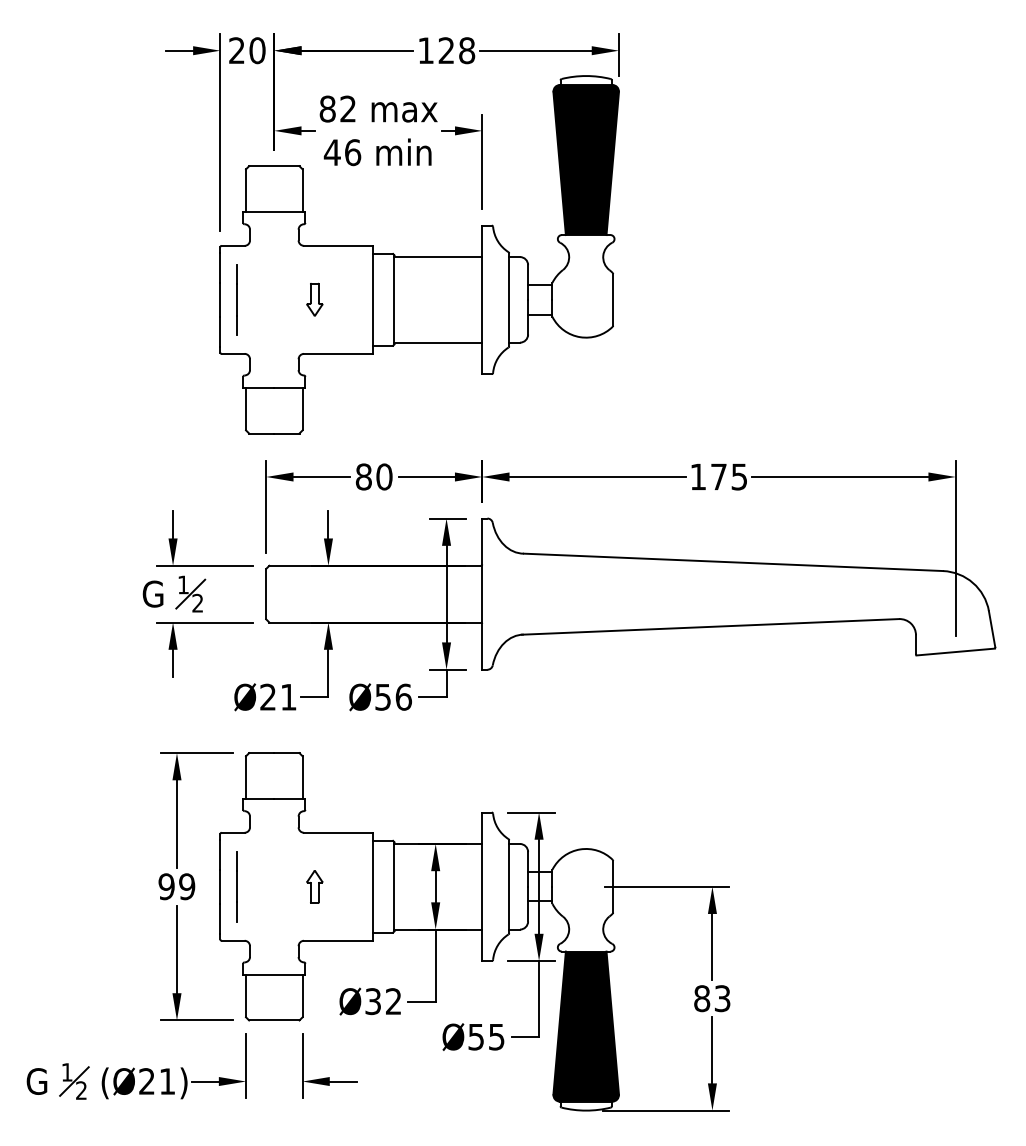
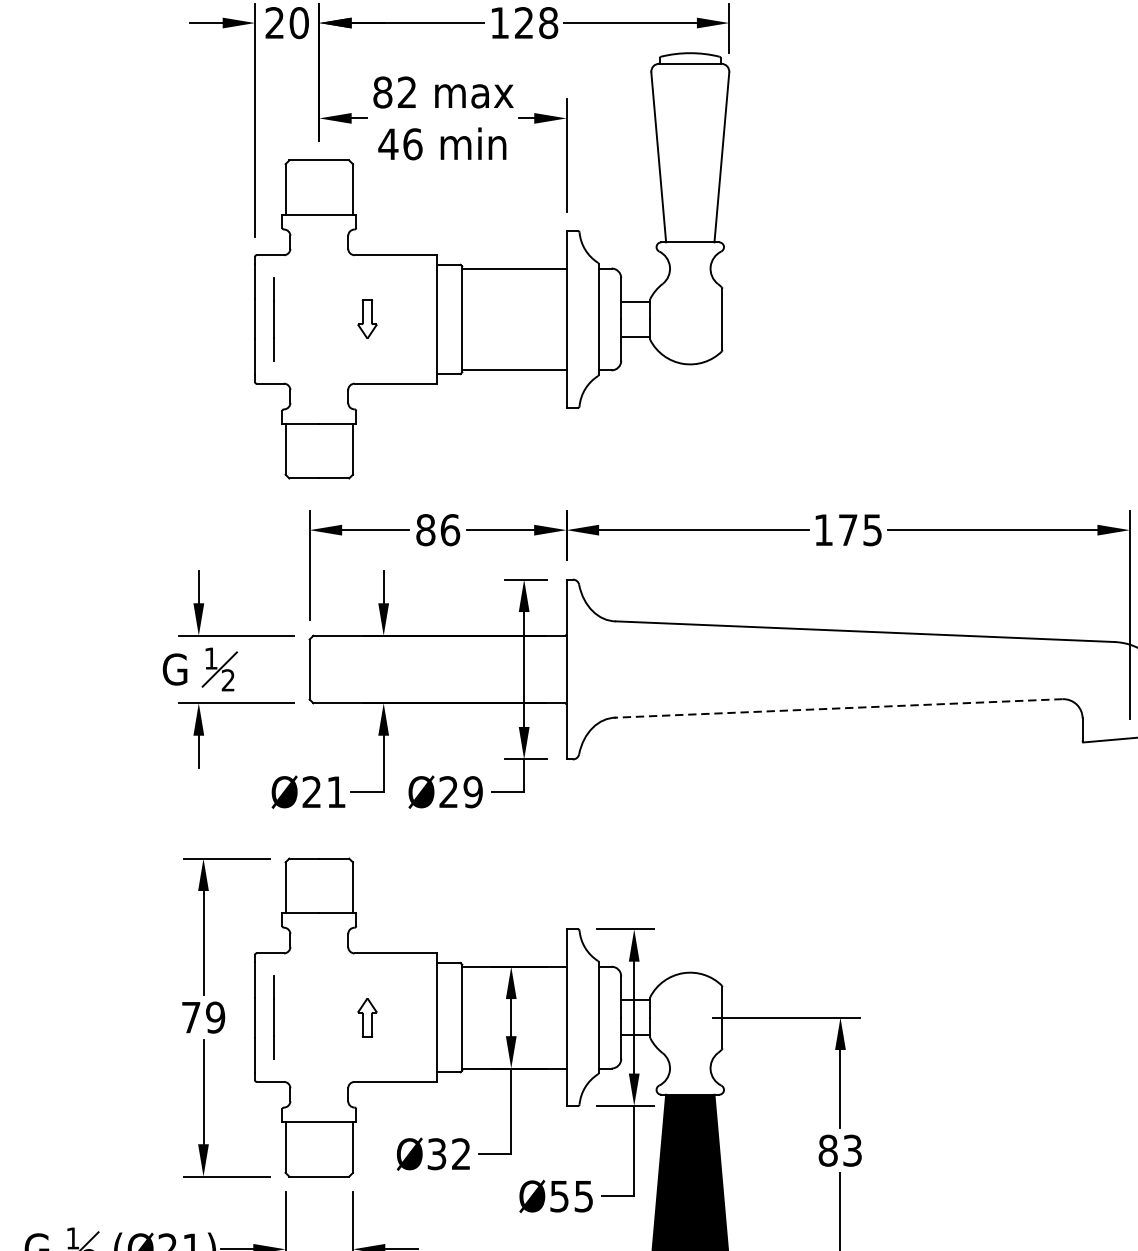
fill: (585, 159) -> (689, 152), removed
text: (384, 476) -> (450, 529), 80 -> 86
line: (710, 626) -> (838, 708), solid -> dashed
text: (393, 696) -> (461, 791), Ø56 -> Ø29
text: (166, 886) -> (191, 1017), 99 -> 79

